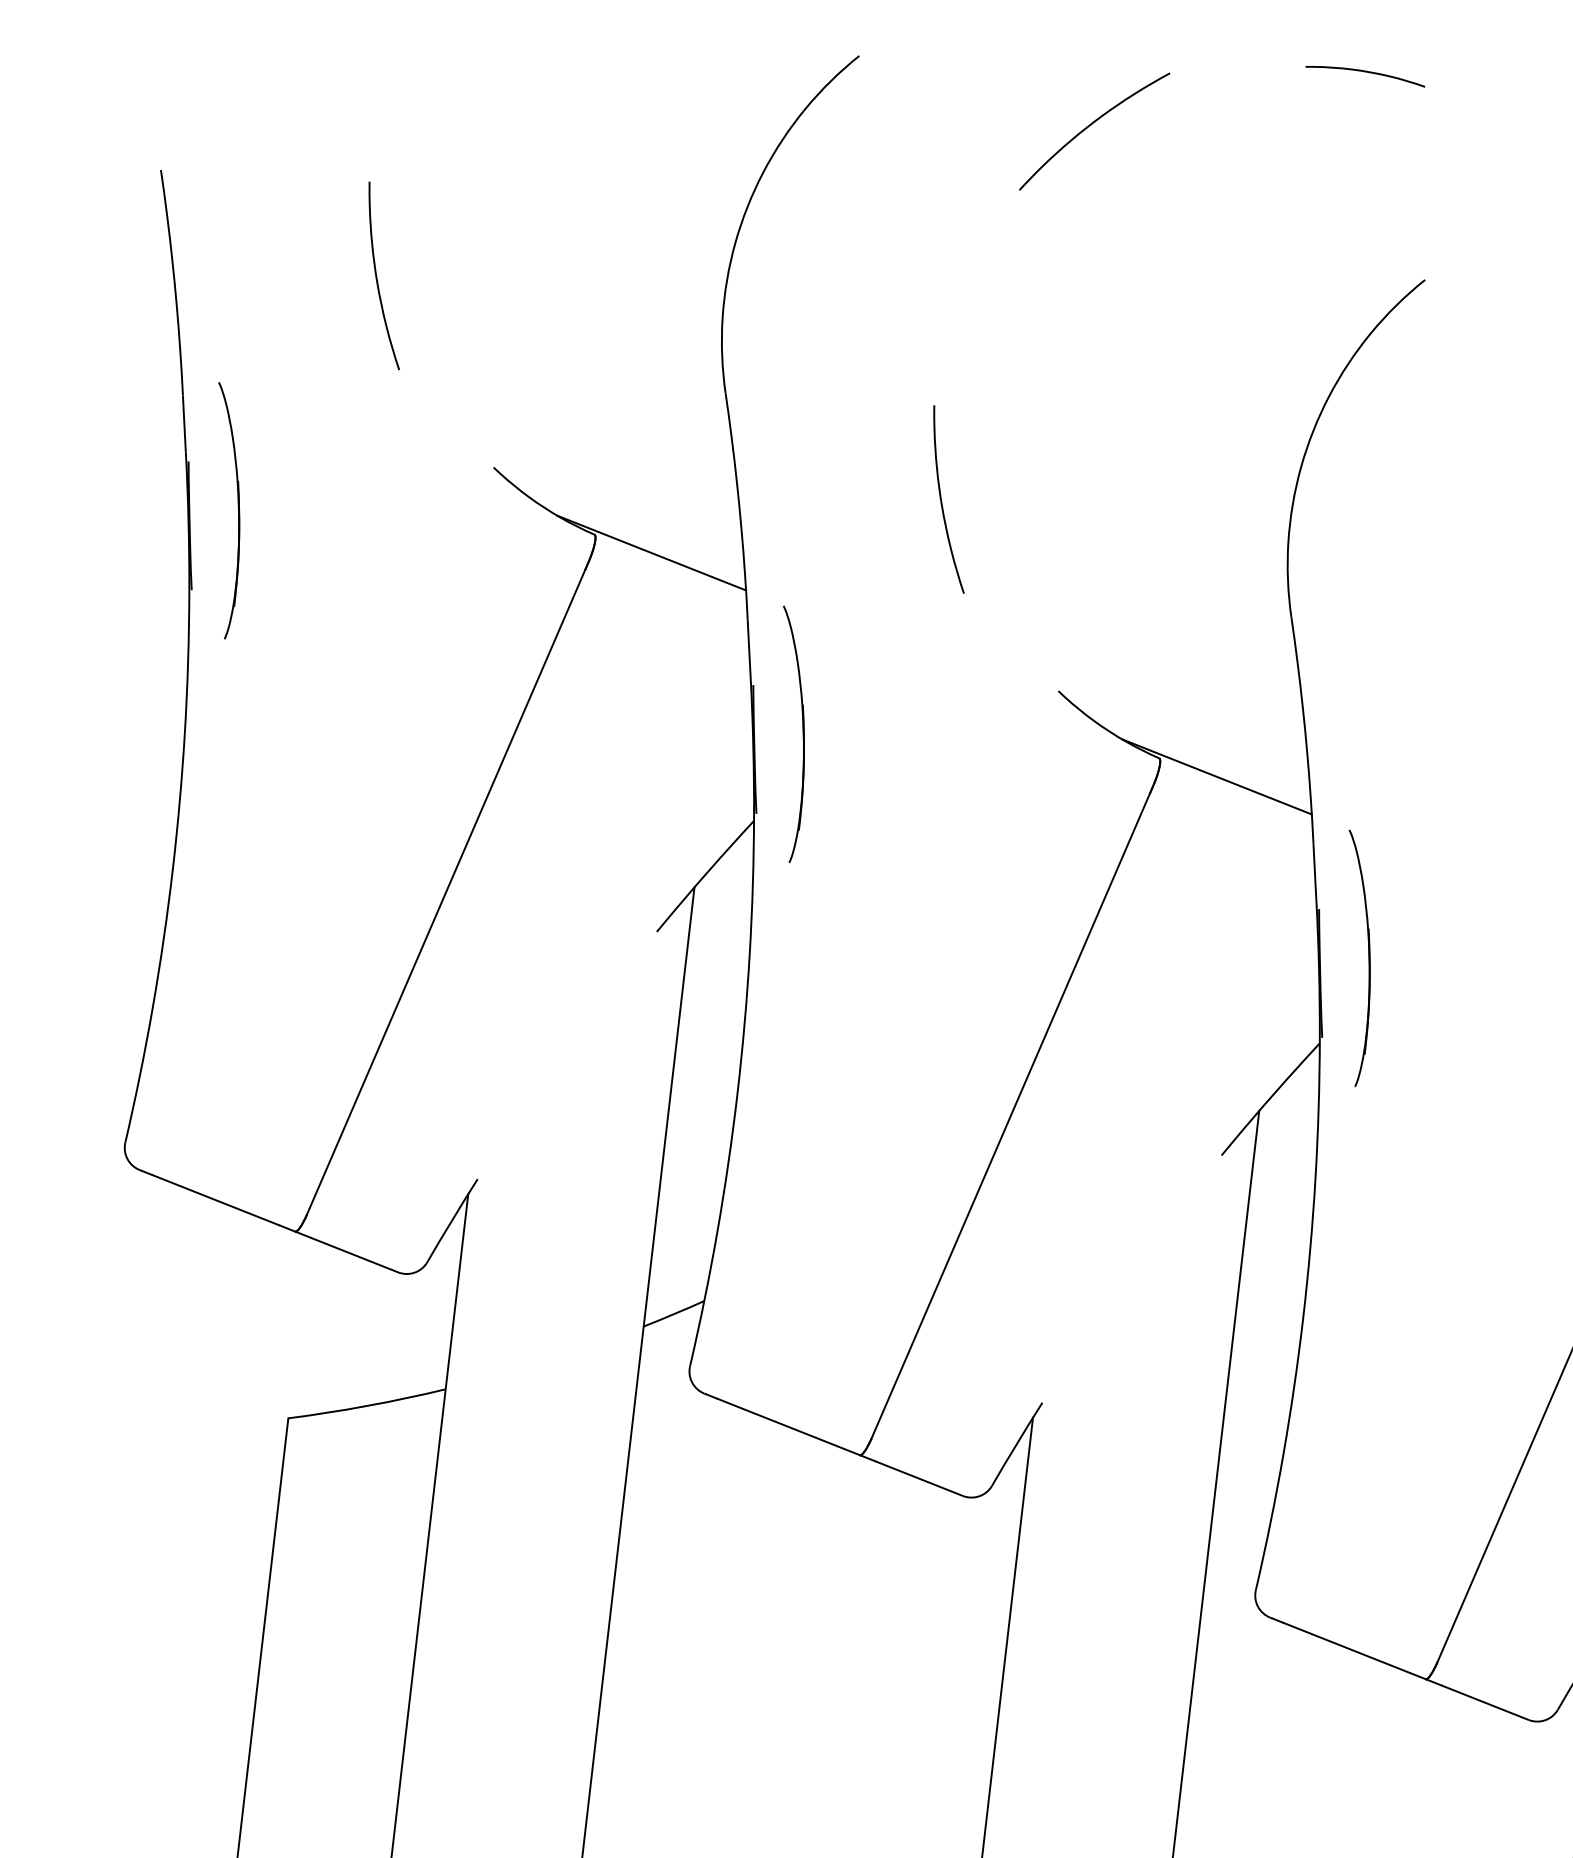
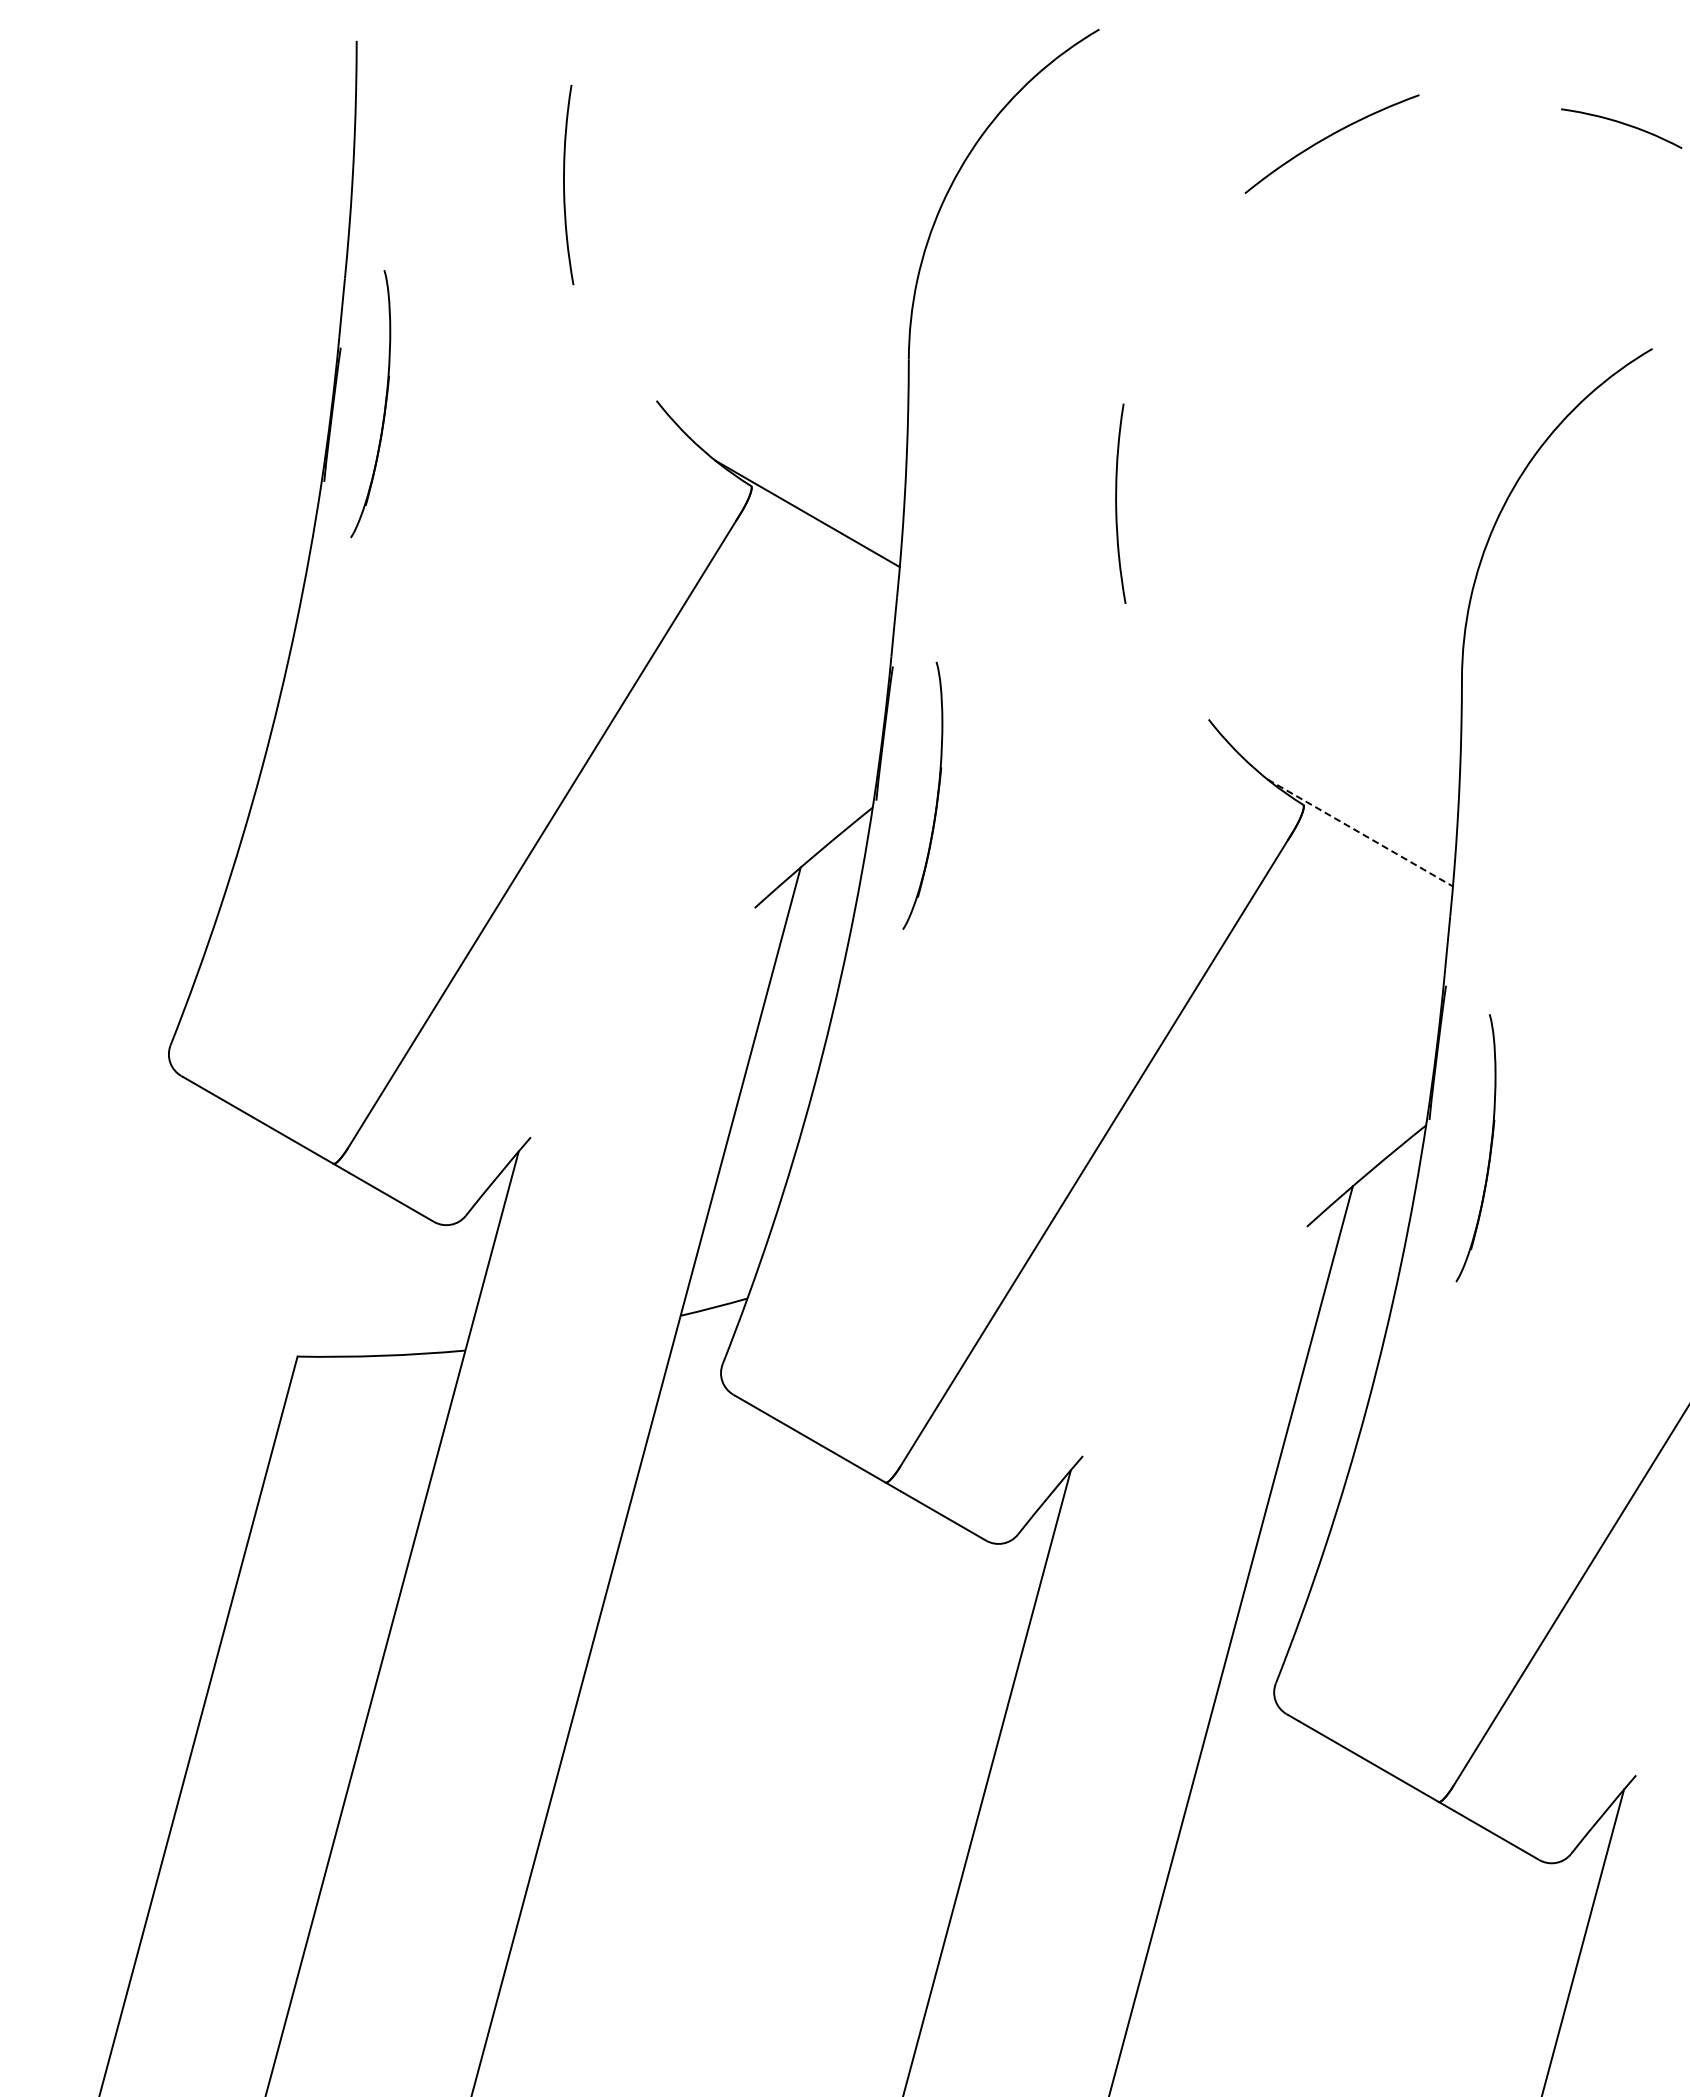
part: (802, 732) -> (936, 796), moved
line: (1217, 776) -> (1360, 832), solid -> dashed
part: (1368, 958) -> (1489, 1150), moved

